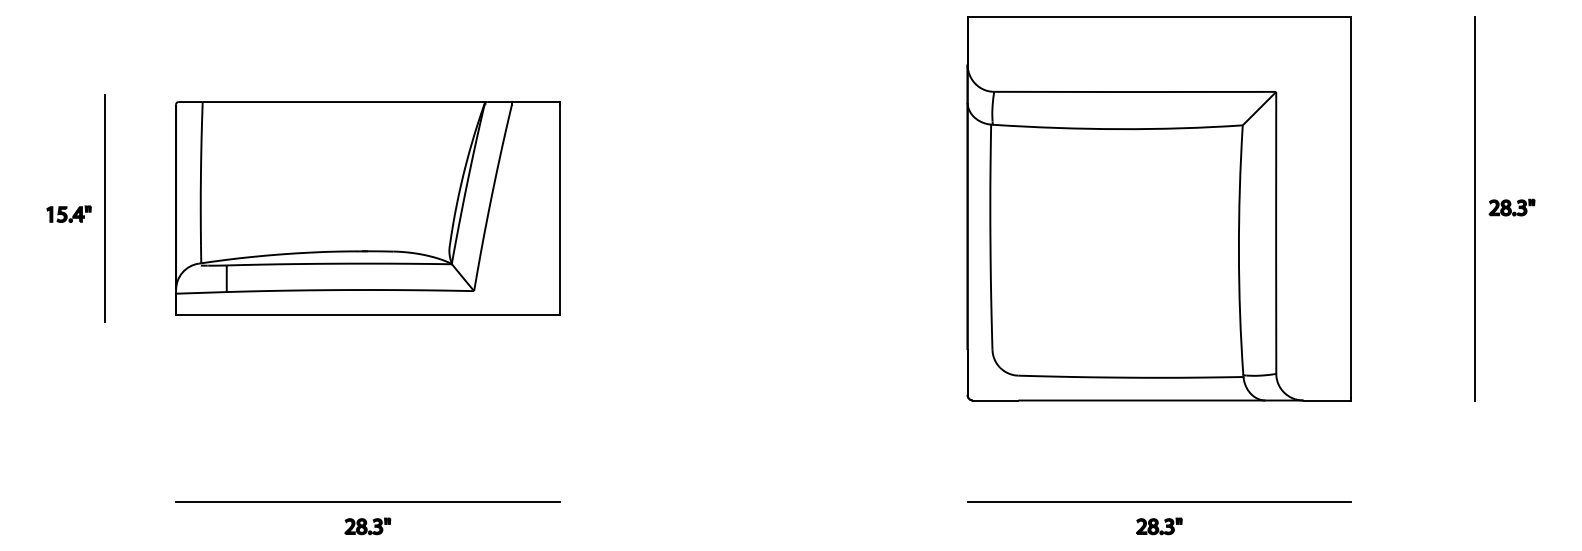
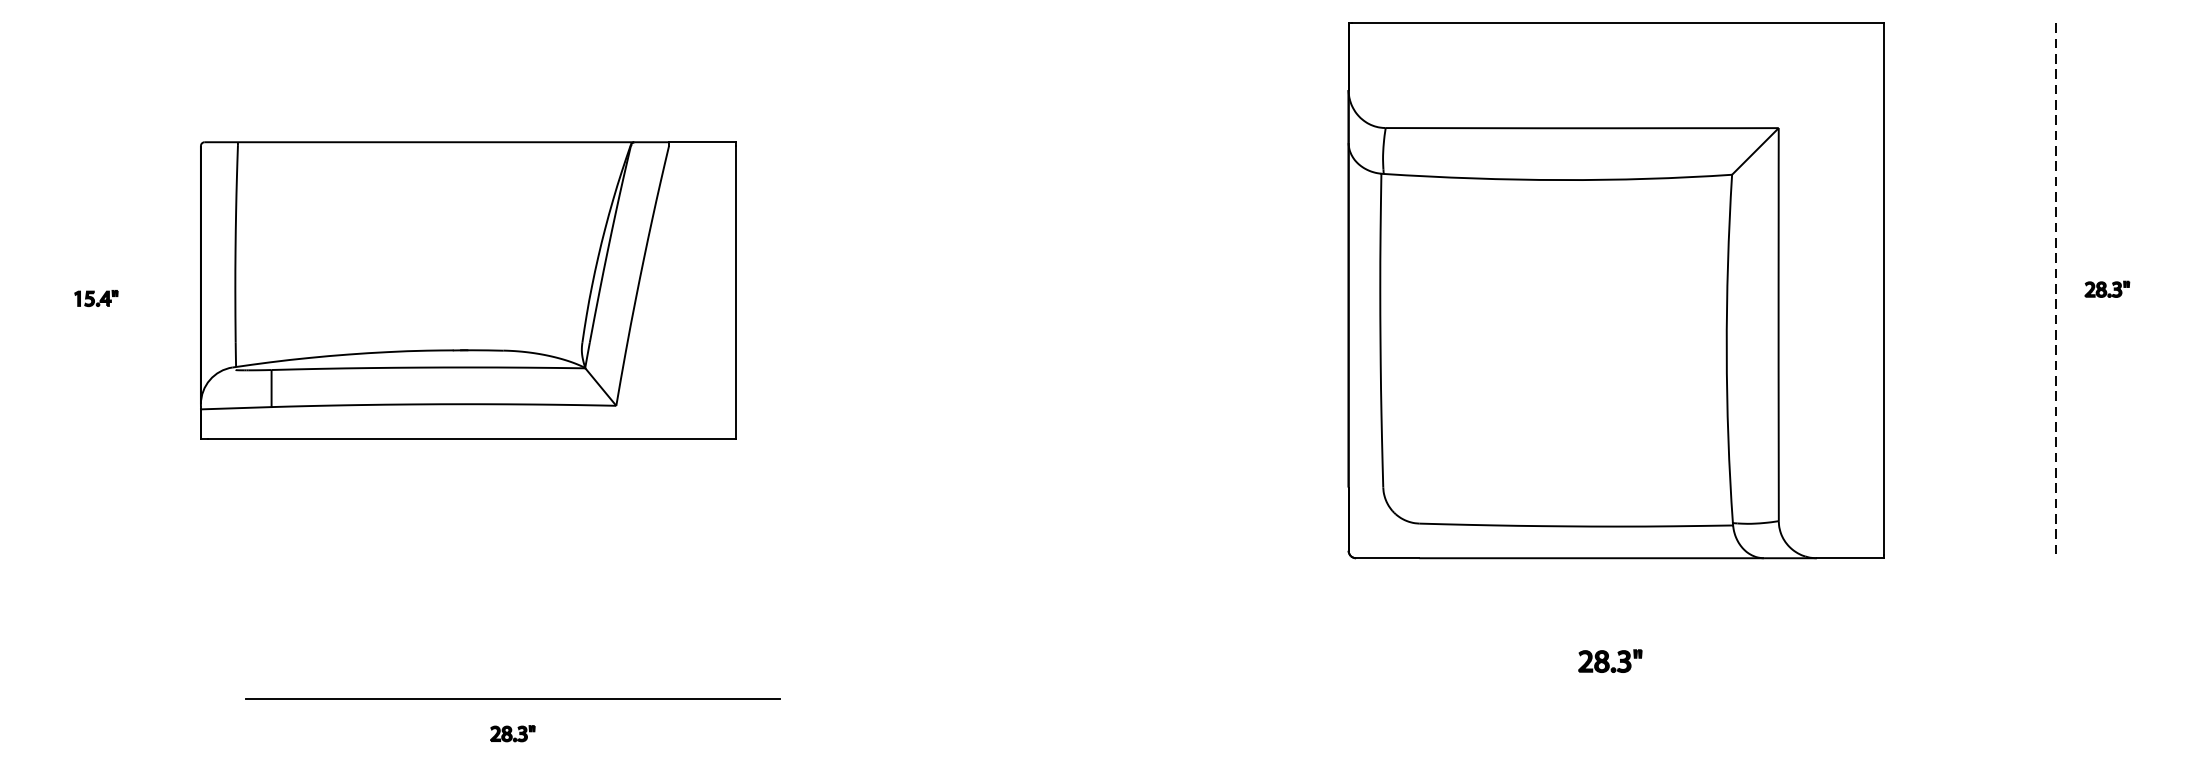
part: (1511, 207) -> (2106, 289), size x0.7
line: (105, 208) -> (147, 290), removed
part: (367, 208) -> (467, 290), moved
line: (1475, 208) -> (2056, 290), solid -> dashed
part: (68, 213) -> (95, 297), size x0.7
line: (1159, 501) -> (1616, 698), removed
part: (367, 526) -> (512, 733), size x0.7
part: (1159, 526) -> (1610, 661), moved

